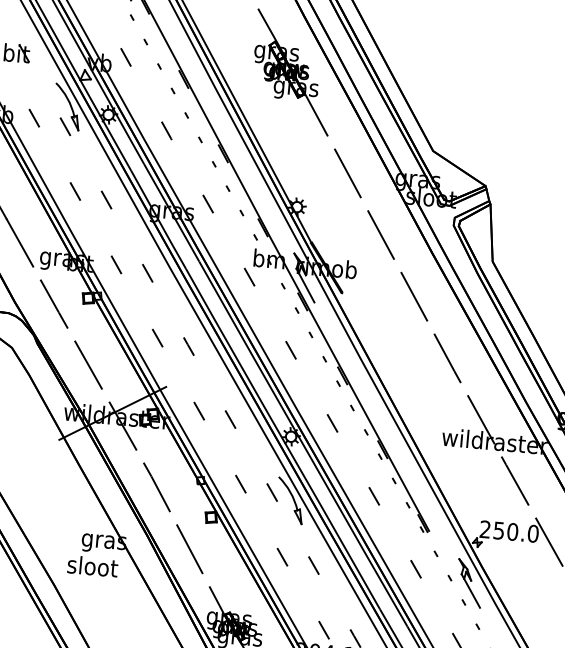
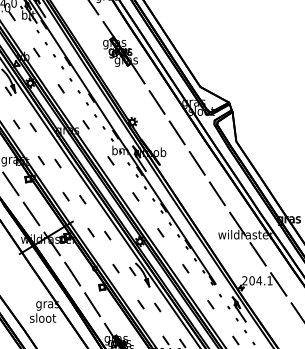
text: (515, 531) -> (260, 280), 250.0 -> 204.1

